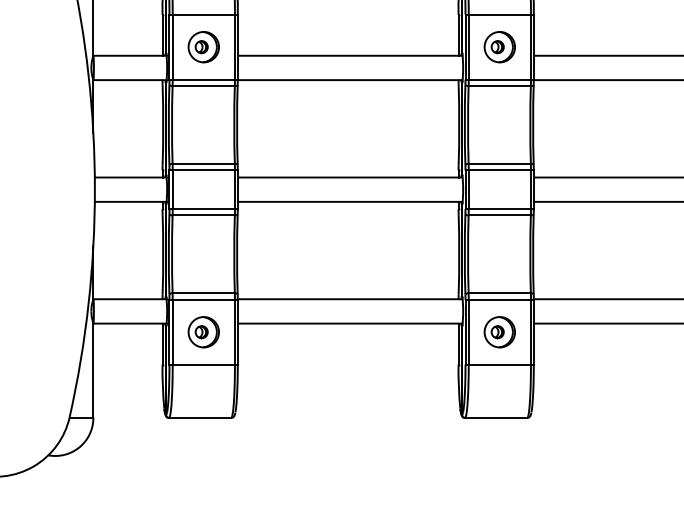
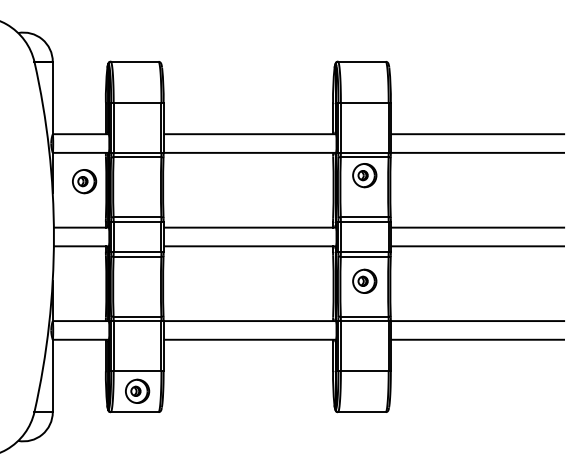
part: (203, 47) -> (84, 181), moved
part: (499, 47) -> (364, 175), moved
part: (203, 331) -> (137, 390), moved
part: (499, 331) -> (364, 280), moved

